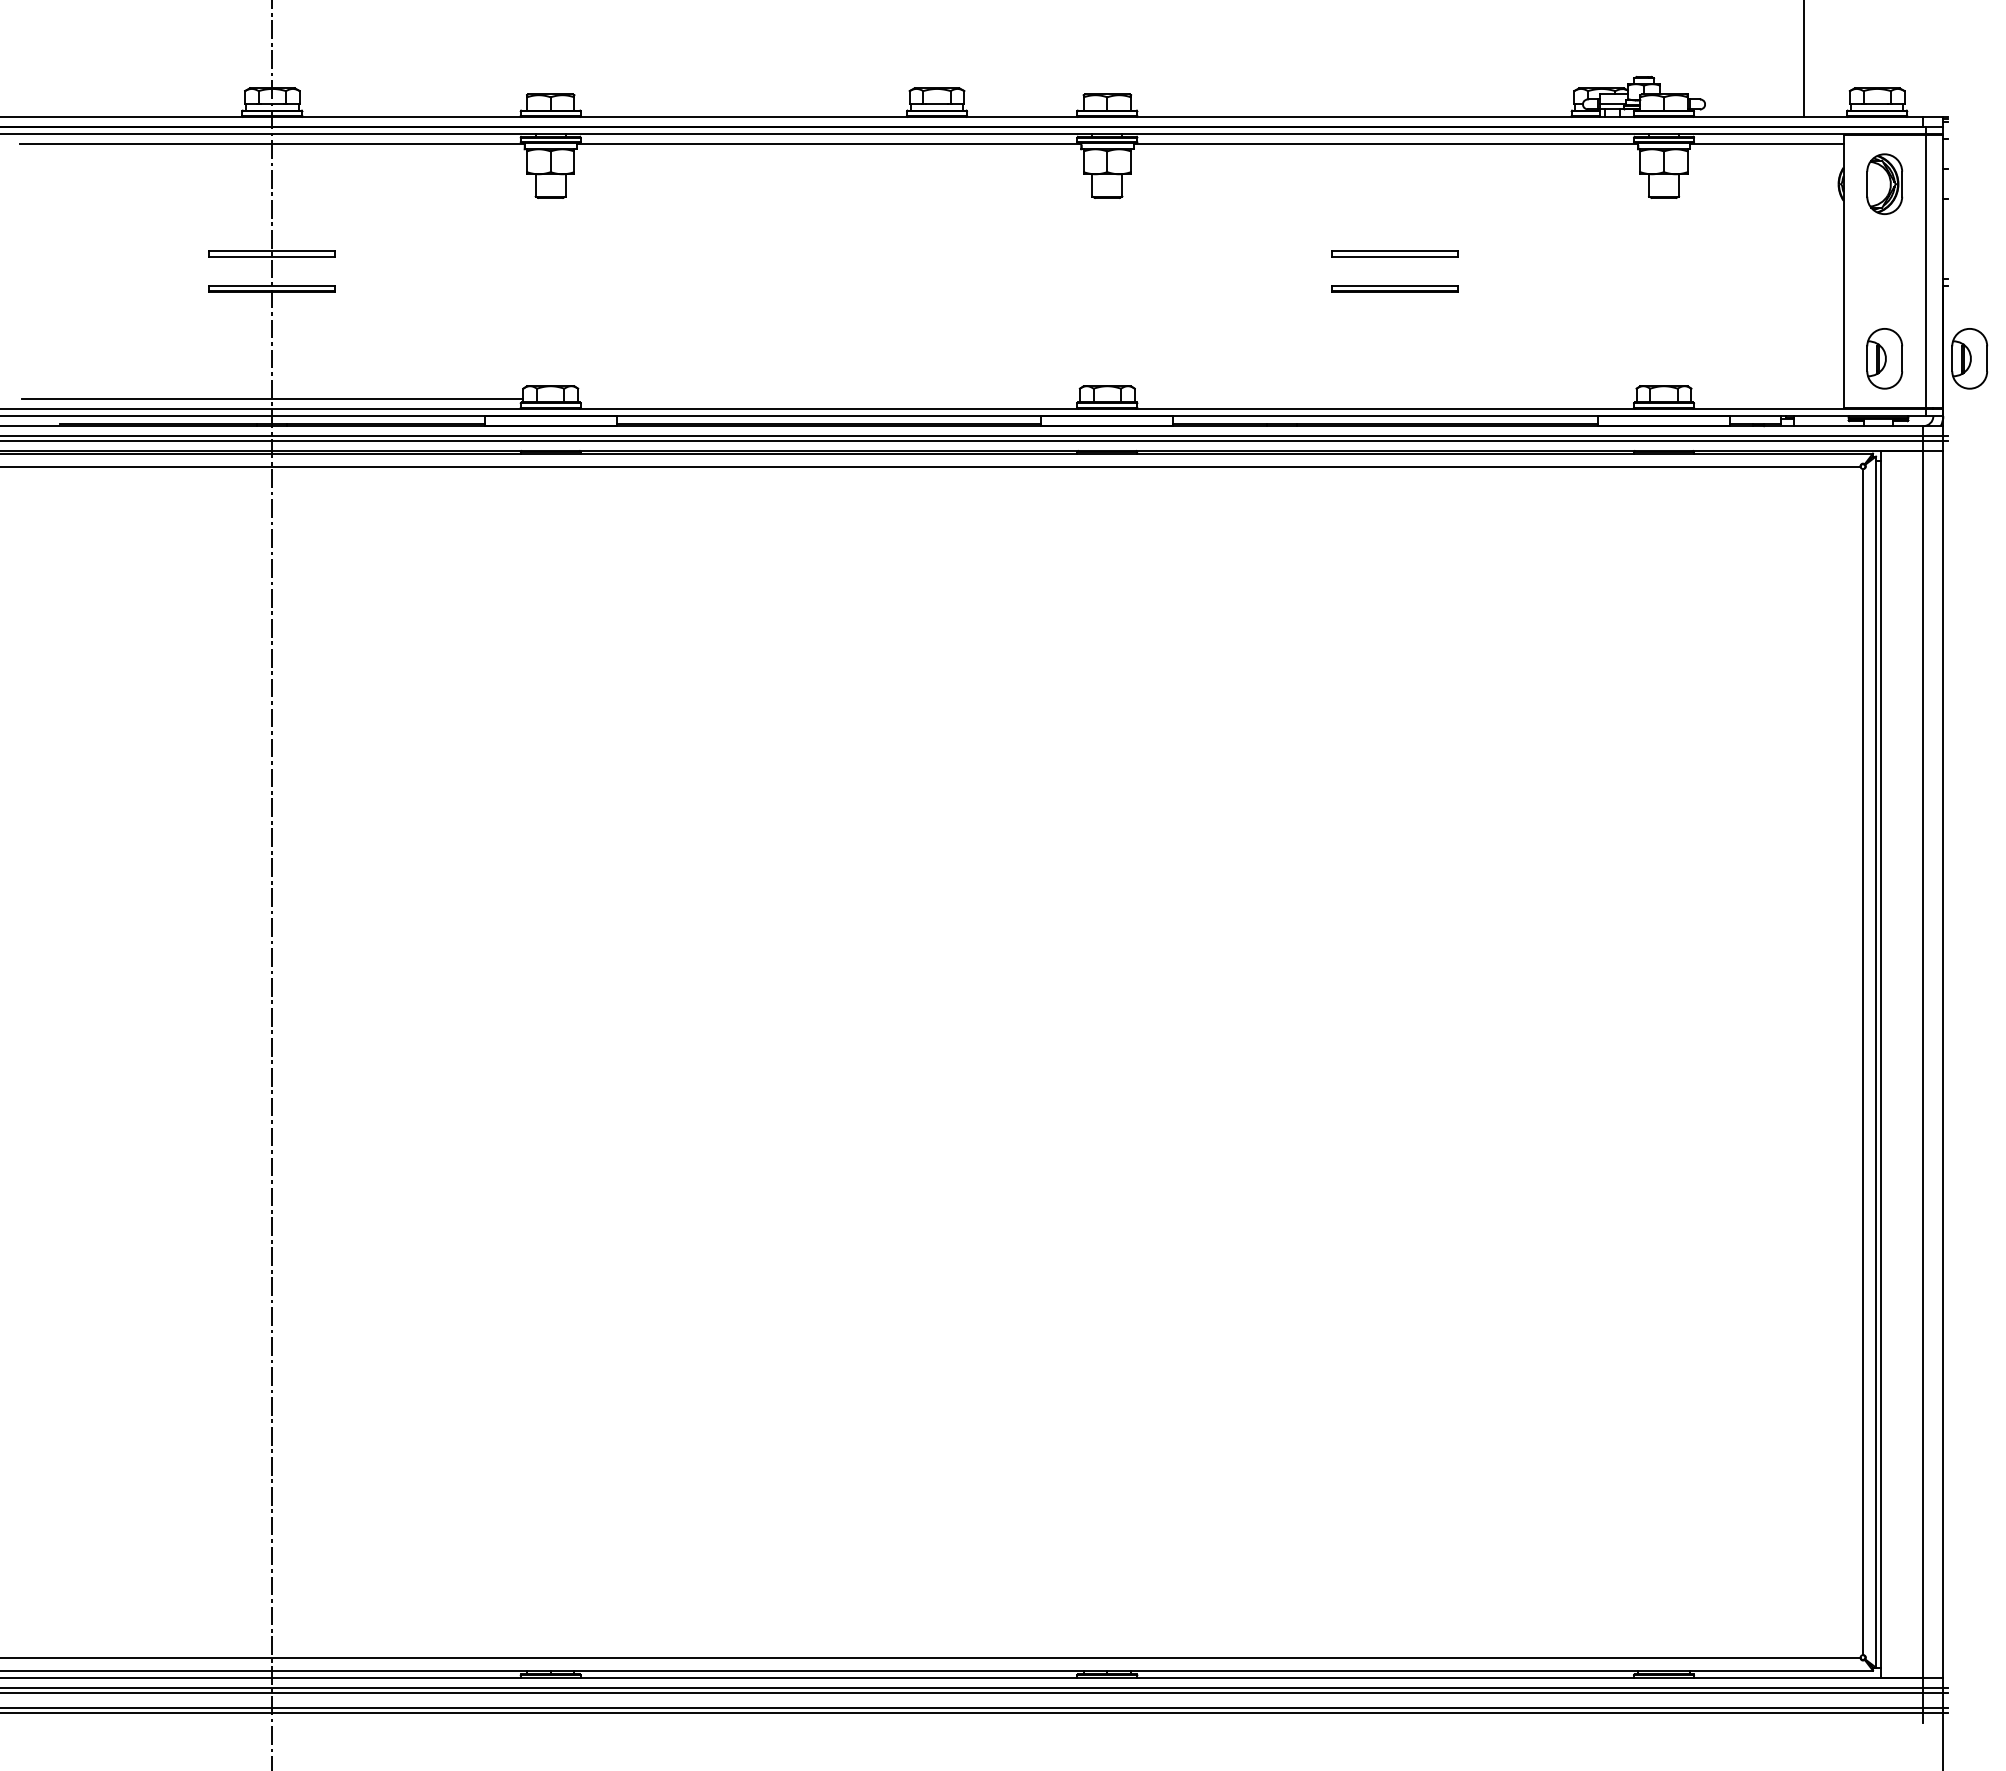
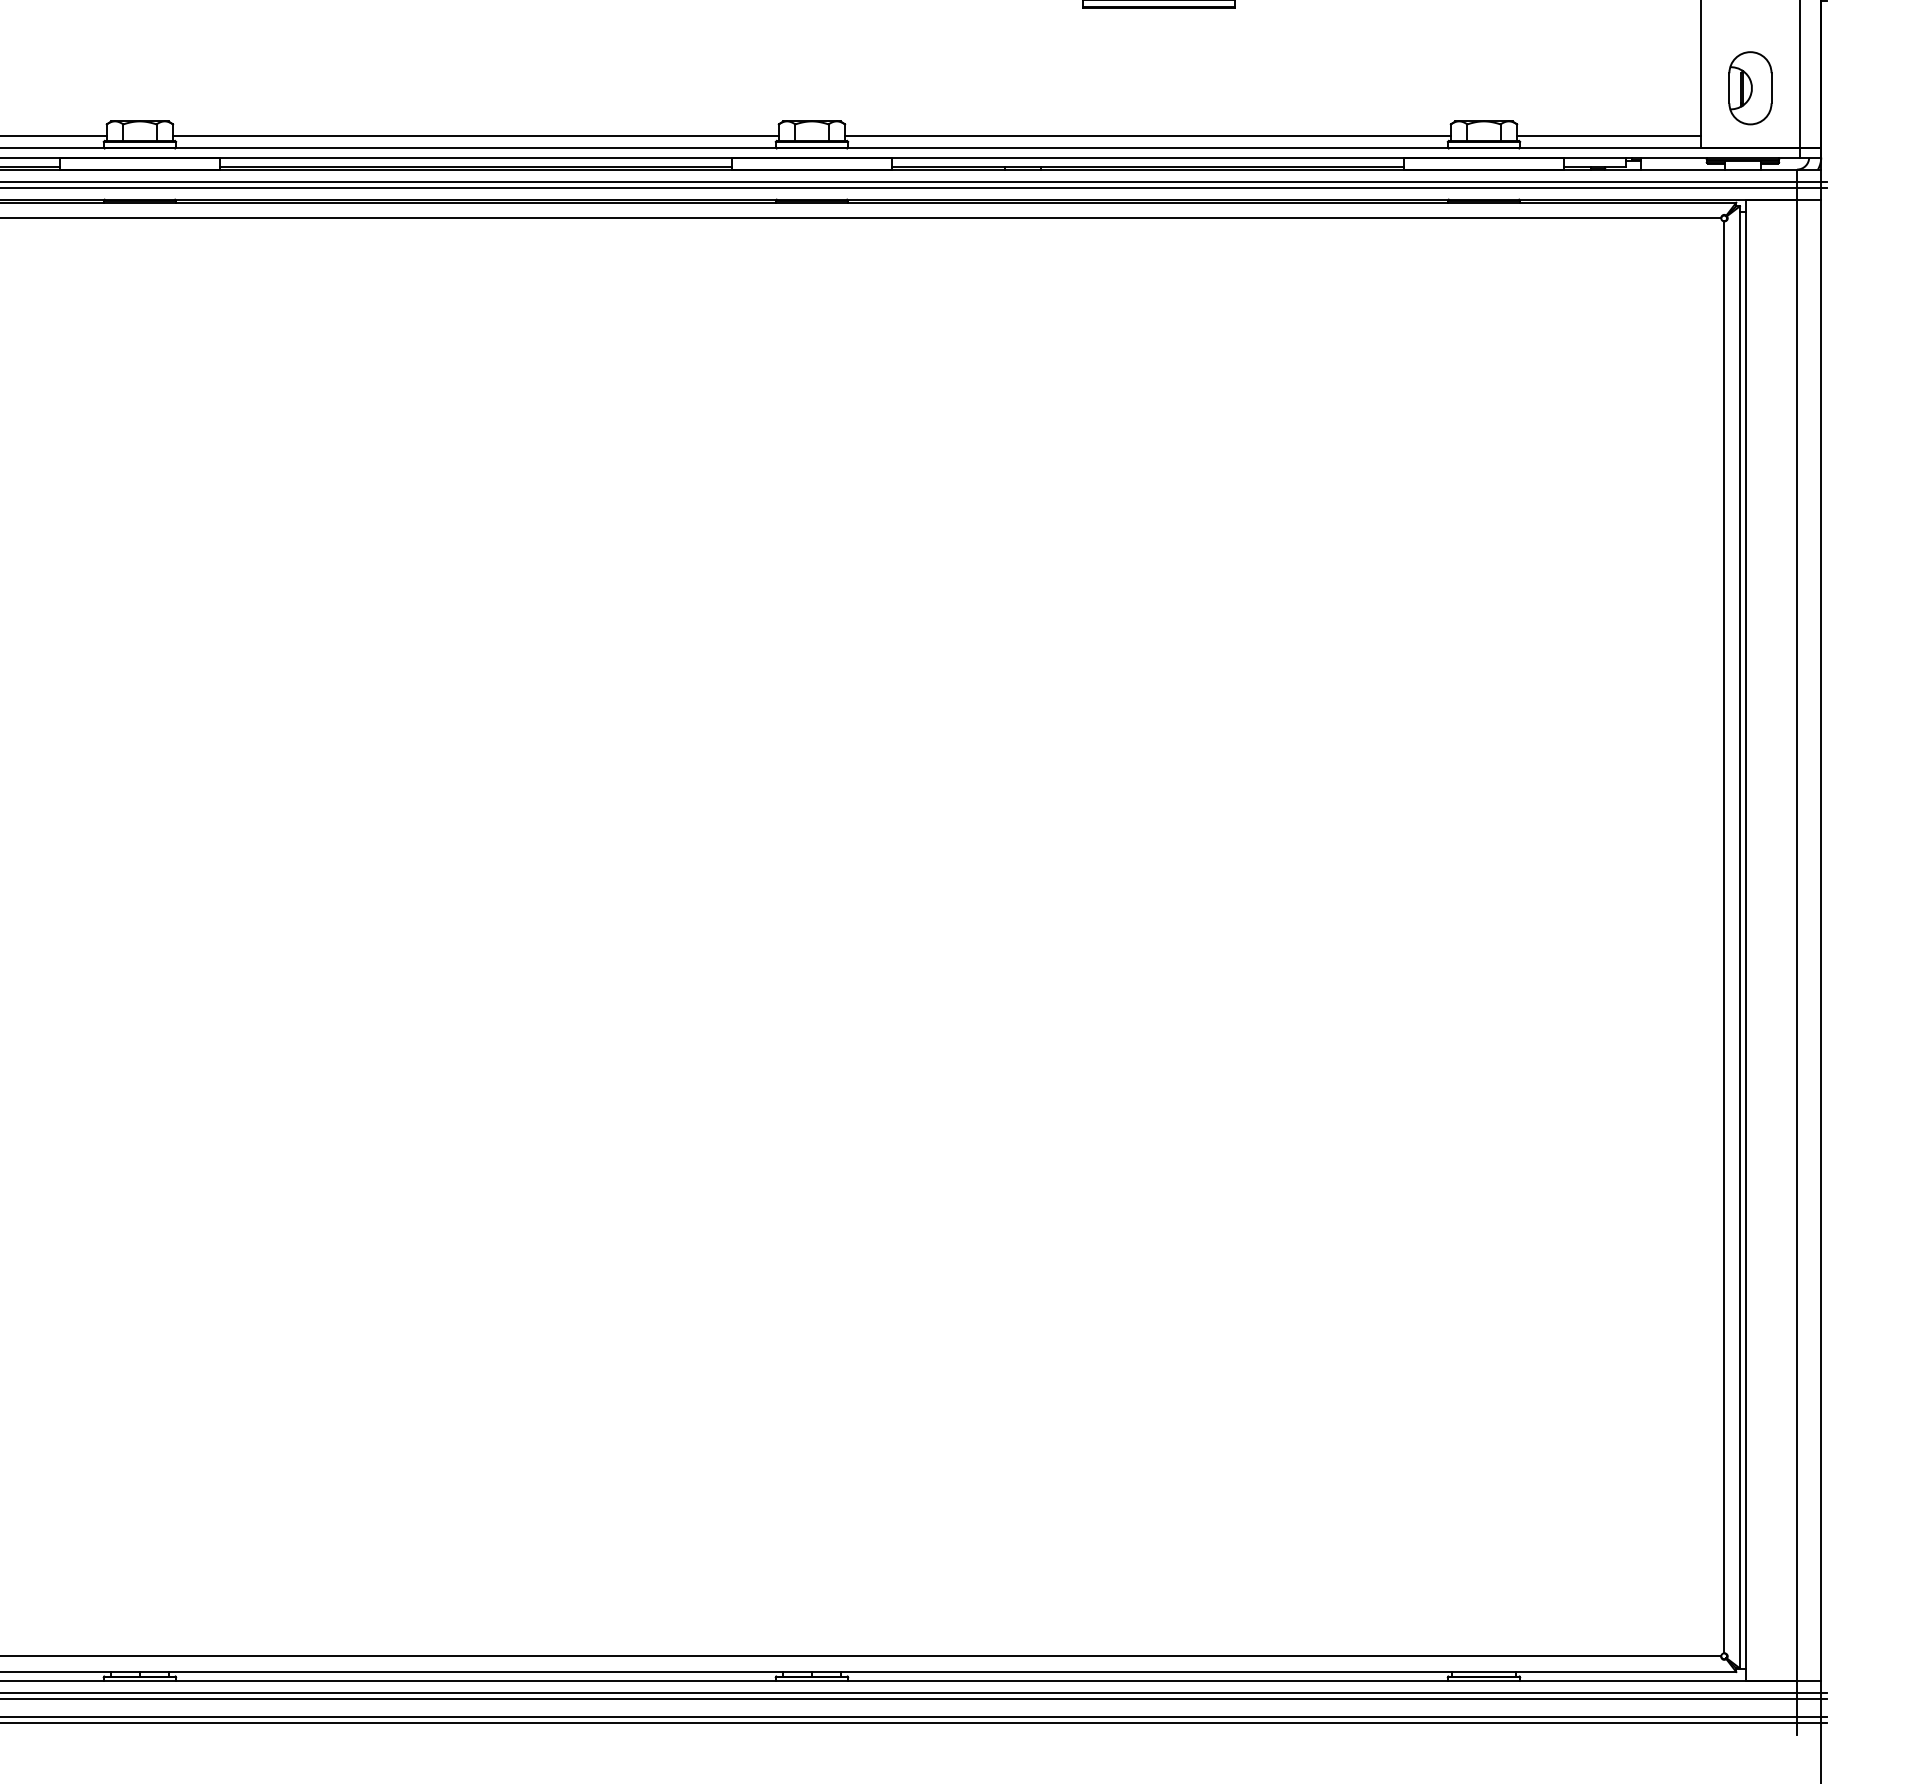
part: (1969, 358) -> (1852, 87), removed
line: (828, 398) -> (475, 136), added
line: (1385, 398) -> (1147, 136), added
line: (1767, 398) -> (1608, 136), added

